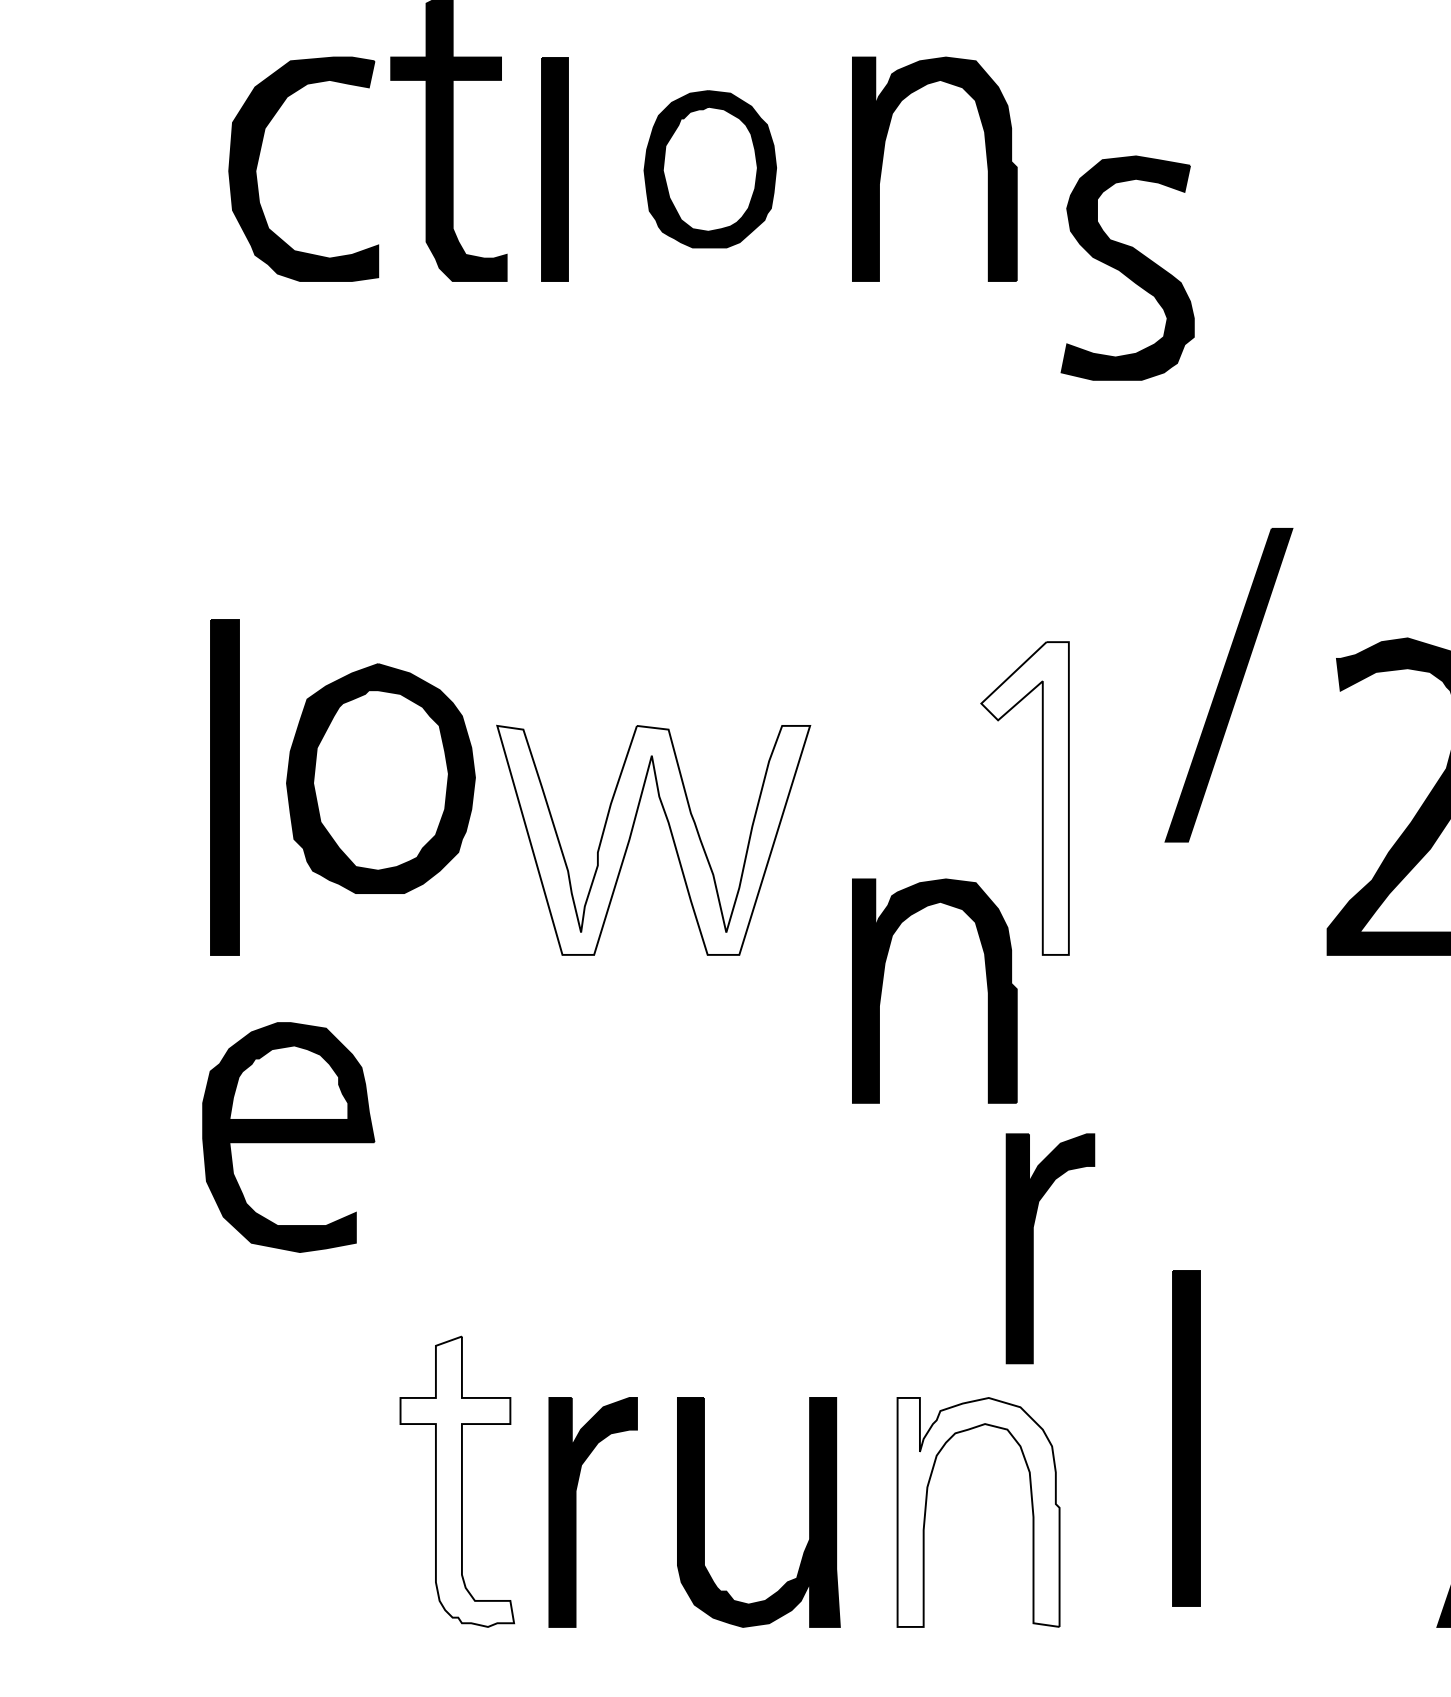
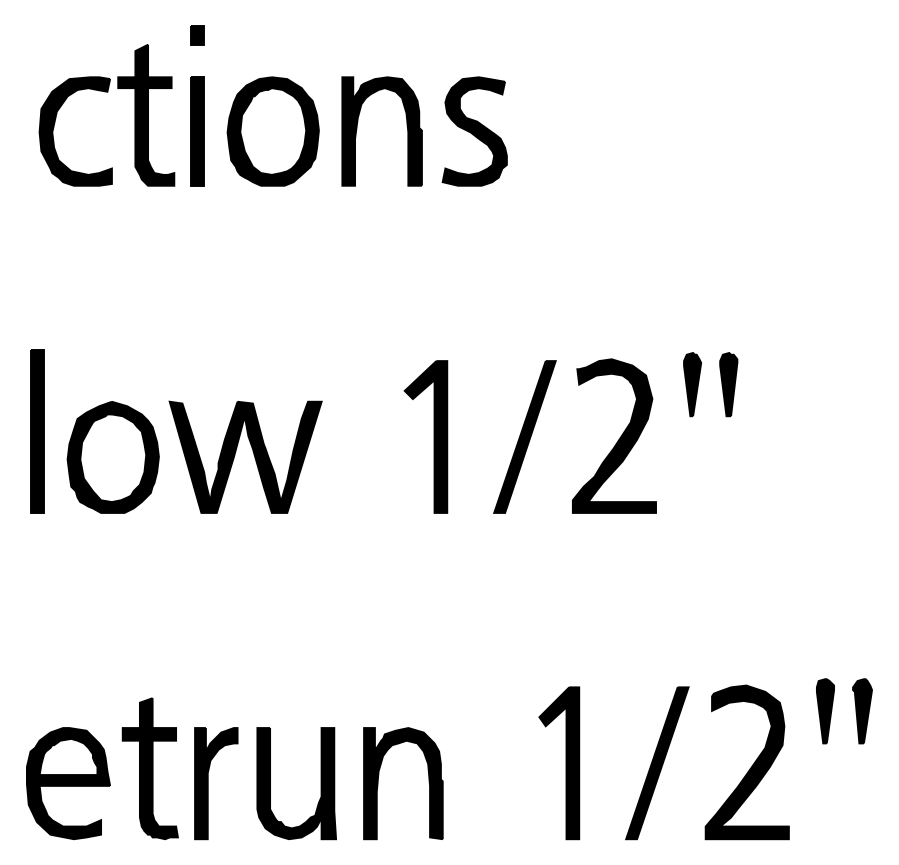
part: (708, 169) -> (272, 131), size x1.43
part: (1127, 268) -> (474, 131), moved
part: (1228, 684) -> (524, 436), moved
part: (379, 778) -> (112, 457), moved
fill: (1024, 797) -> (425, 436), added
fill: (653, 838) -> (245, 456), added
part: (884, 986) -> (357, 528), removed
part: (288, 1137) -> (68, 783), moved
part: (1034, 1248) -> (430, 655), removed
part: (1186, 1438) -> (504, 747), removed
part: (1300, 1471) -> (559, 763), added
fill: (455, 1481) -> (149, 768), added
fill: (978, 1512) -> (403, 783), added

